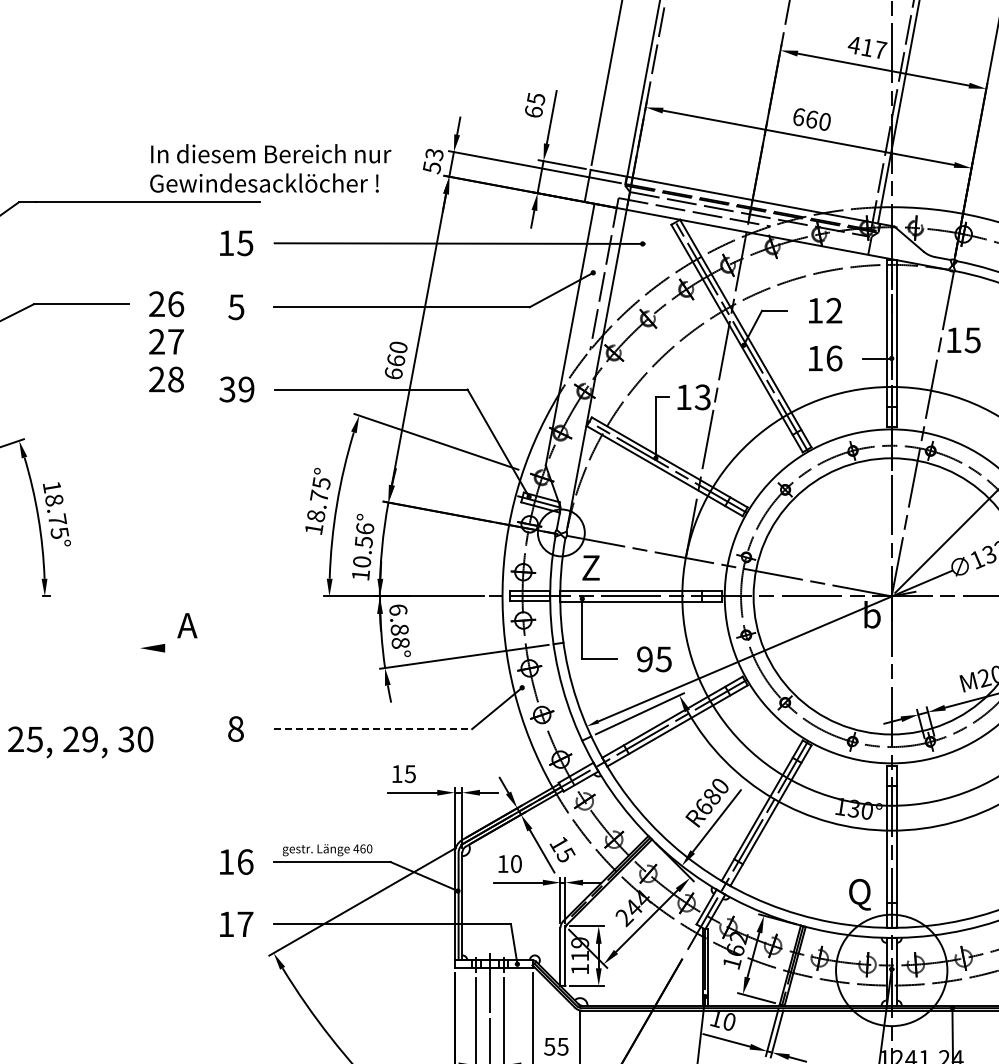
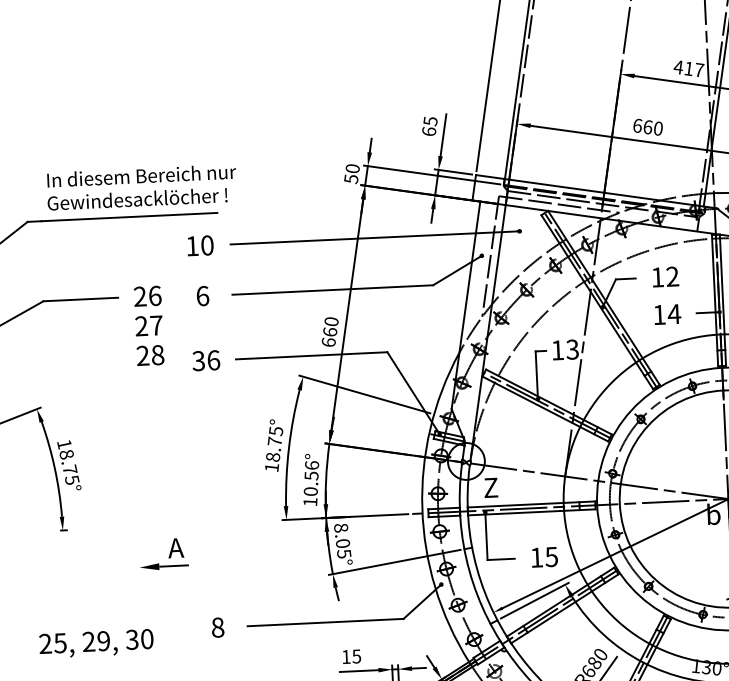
text: (434, 154) -> (352, 168), 53 -> 50
text: (270, 168) -> (141, 187), moved
text: (245, 243) -> (207, 245), 15 -> 10
text: (236, 307) -> (202, 296), 5 -> 6
text: (833, 358) -> (673, 314), 16 -> 14
text: (246, 389) -> (213, 360), 39 -> 36
text: (399, 626) -> (342, 540), 6.88° -> 8.05°
line: (183, 648) -> (173, 566), added
text: (644, 659) -> (536, 557), 95 -> 15
line: (373, 729) -> (326, 622), dashed -> solid

